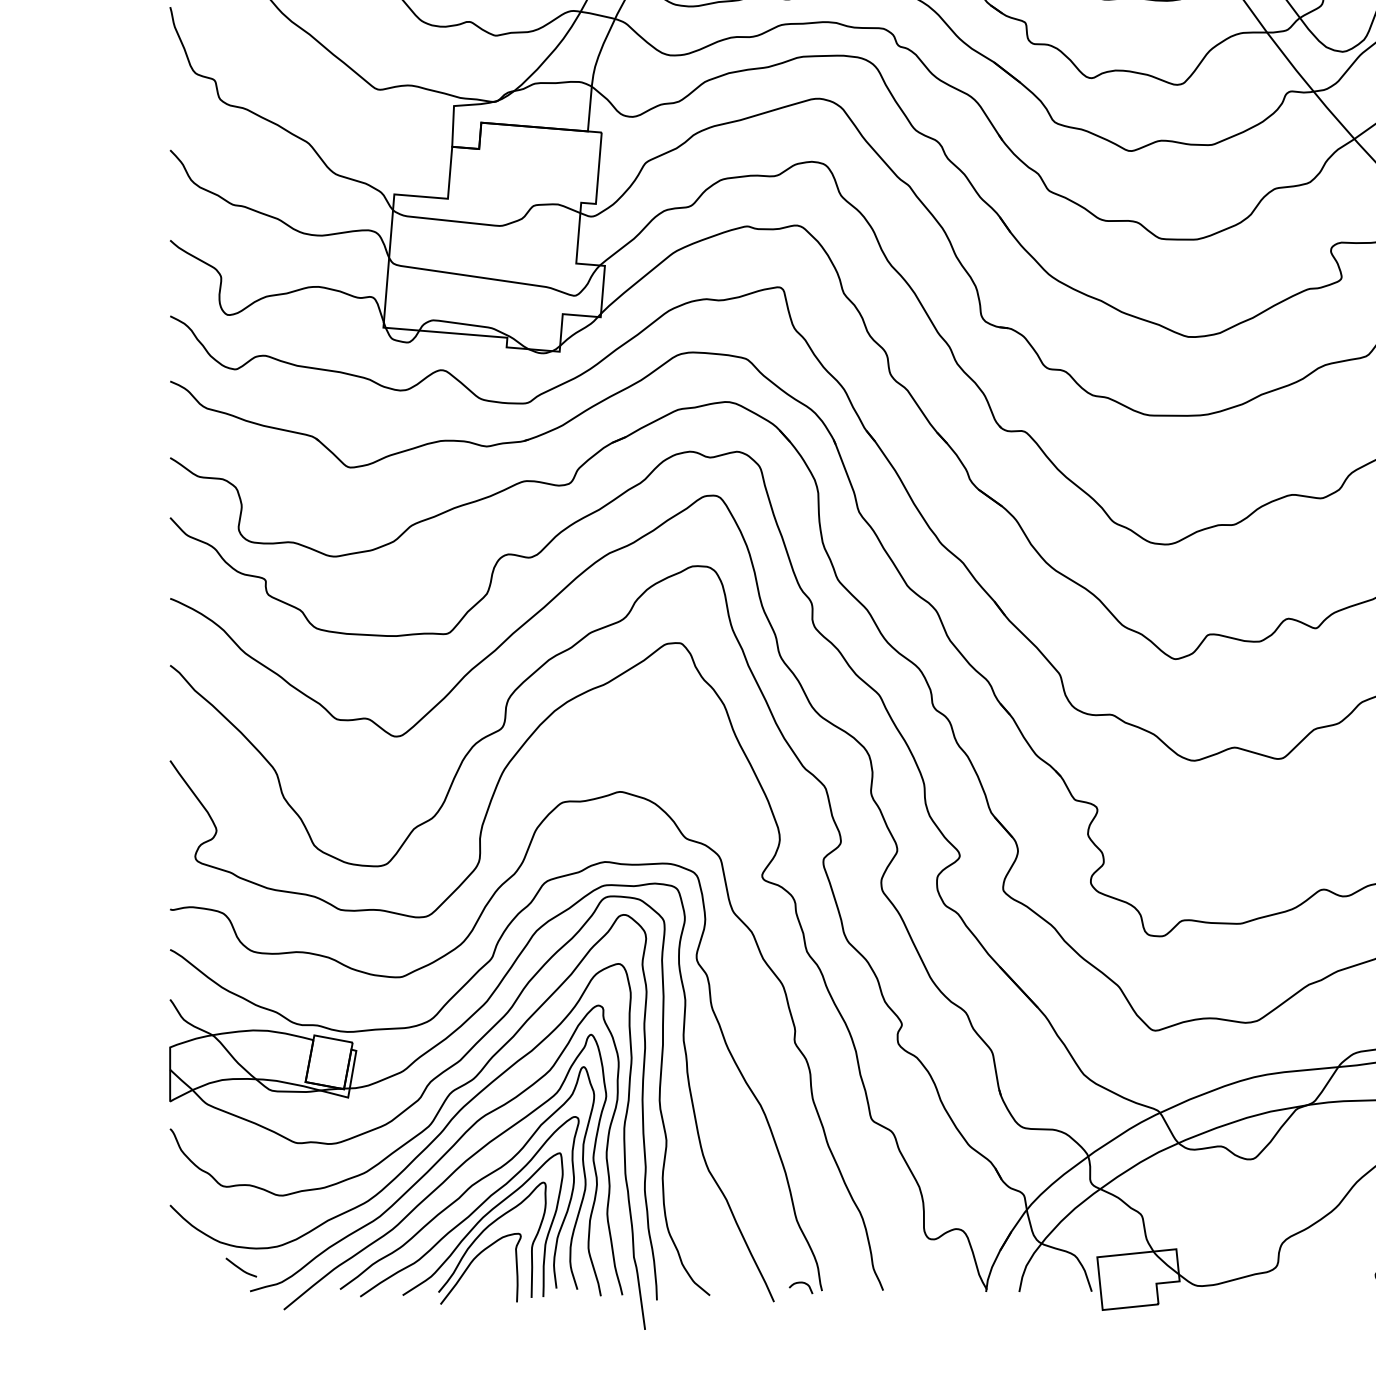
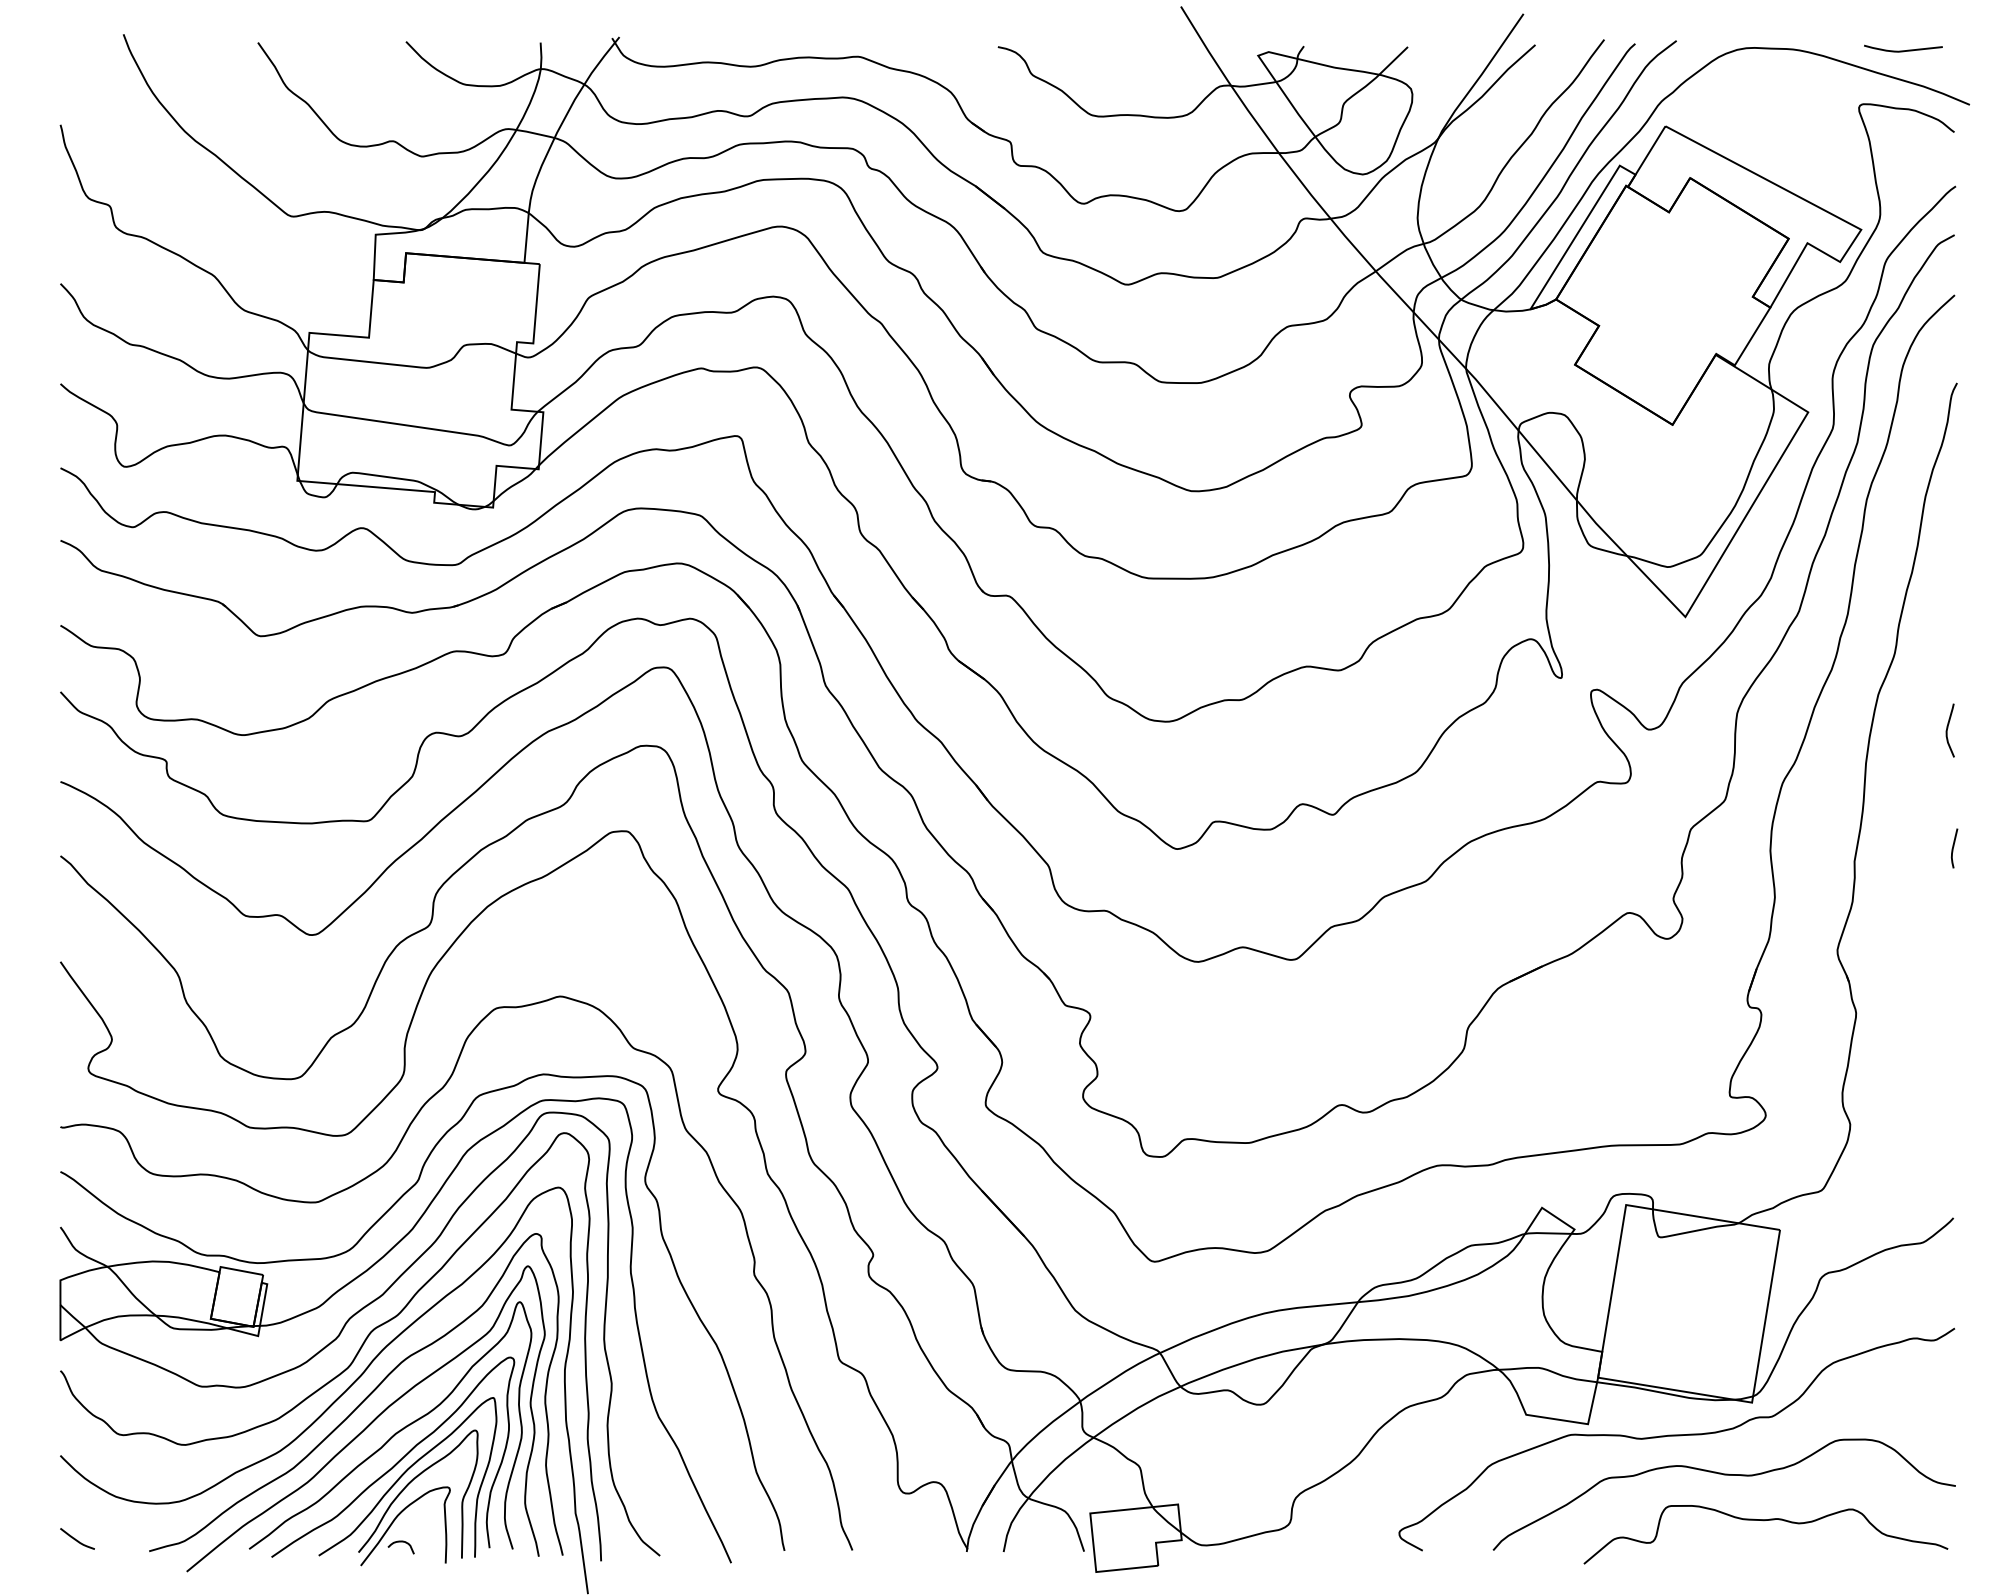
curve: (240, 1268) -> (76, 1539), moved
curve: (800, 1283) -> (400, 1542), moved

